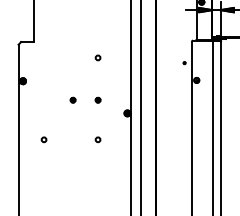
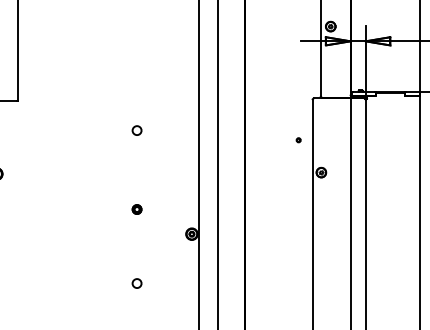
part: (72, 99) -> (89, 208), removed
circle: (43, 139) -> (35, 282), removed

